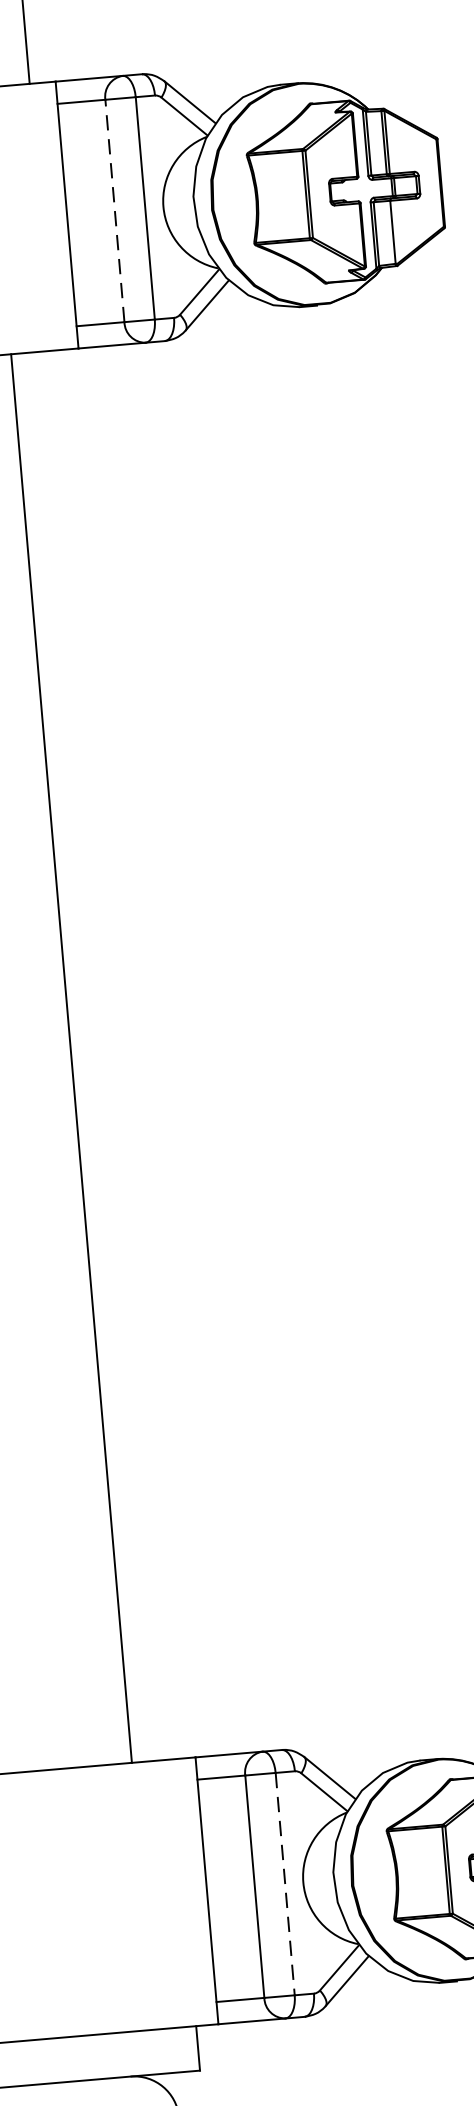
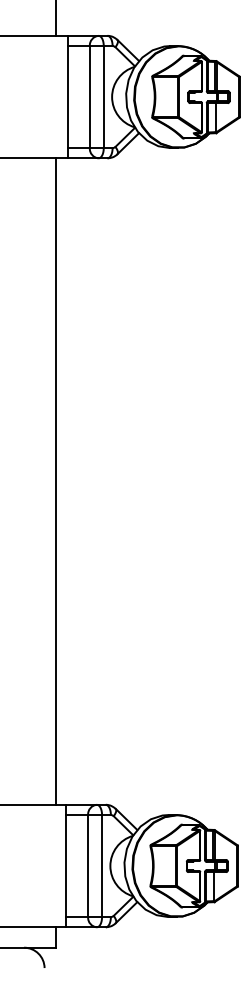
line: (114, 209) -> (89, 96), dashed -> solid
line: (70, 1058) -> (55, 481), moved
line: (286, 1884) -> (102, 866), dashed -> solid

